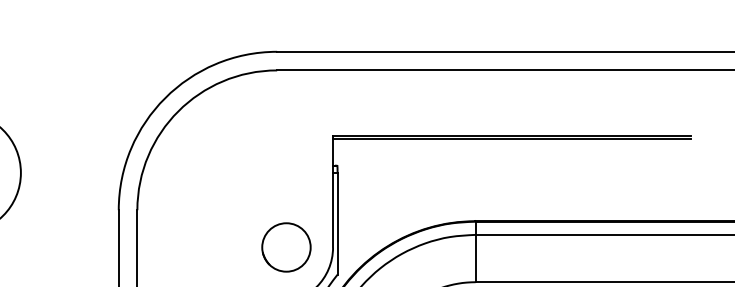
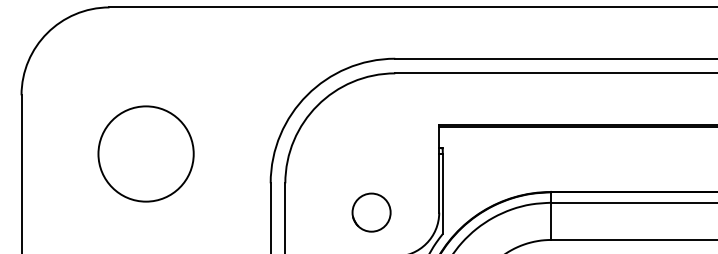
circle: (286, 247) -> (371, 212), moved

